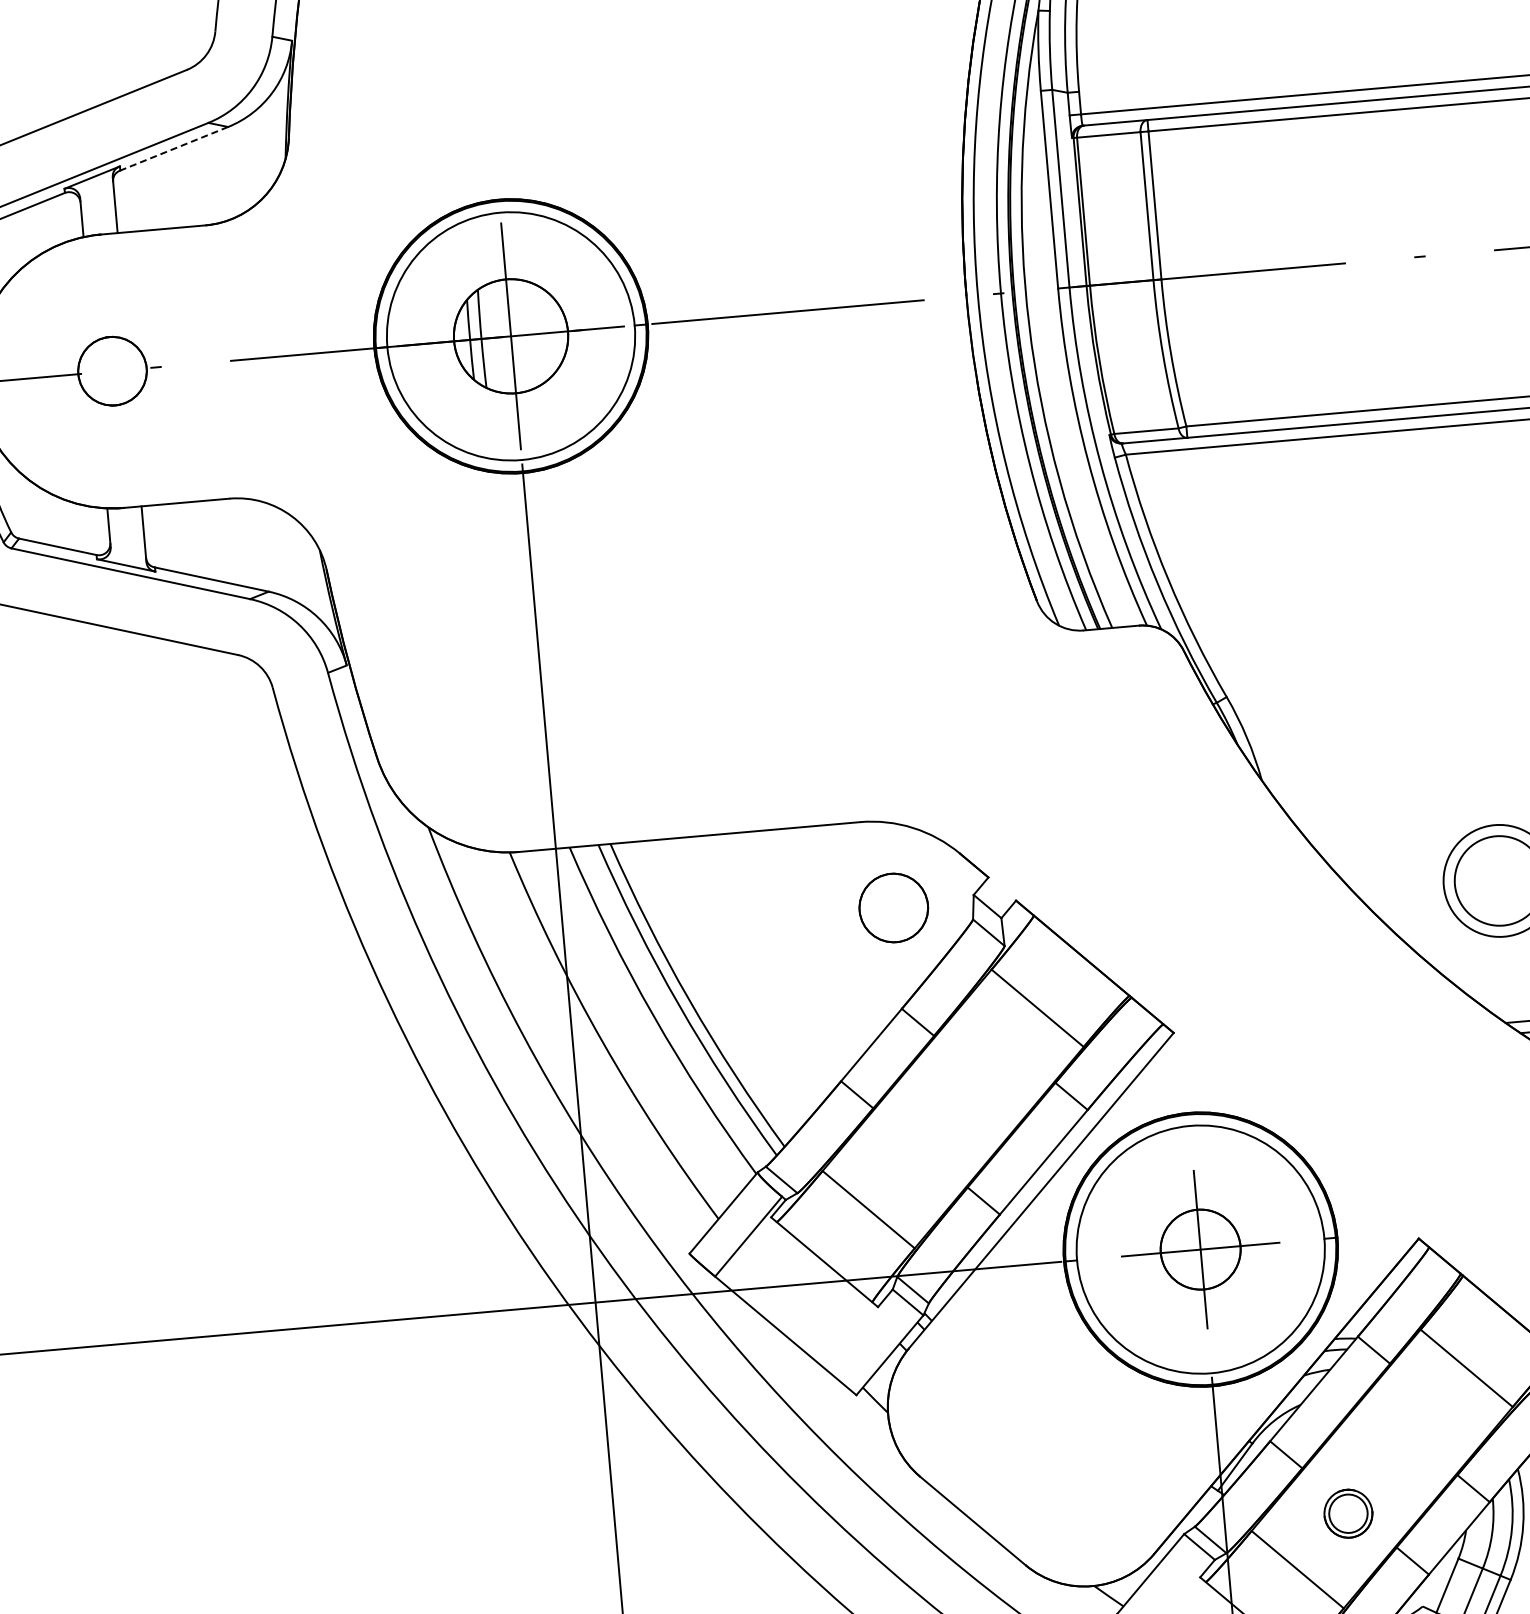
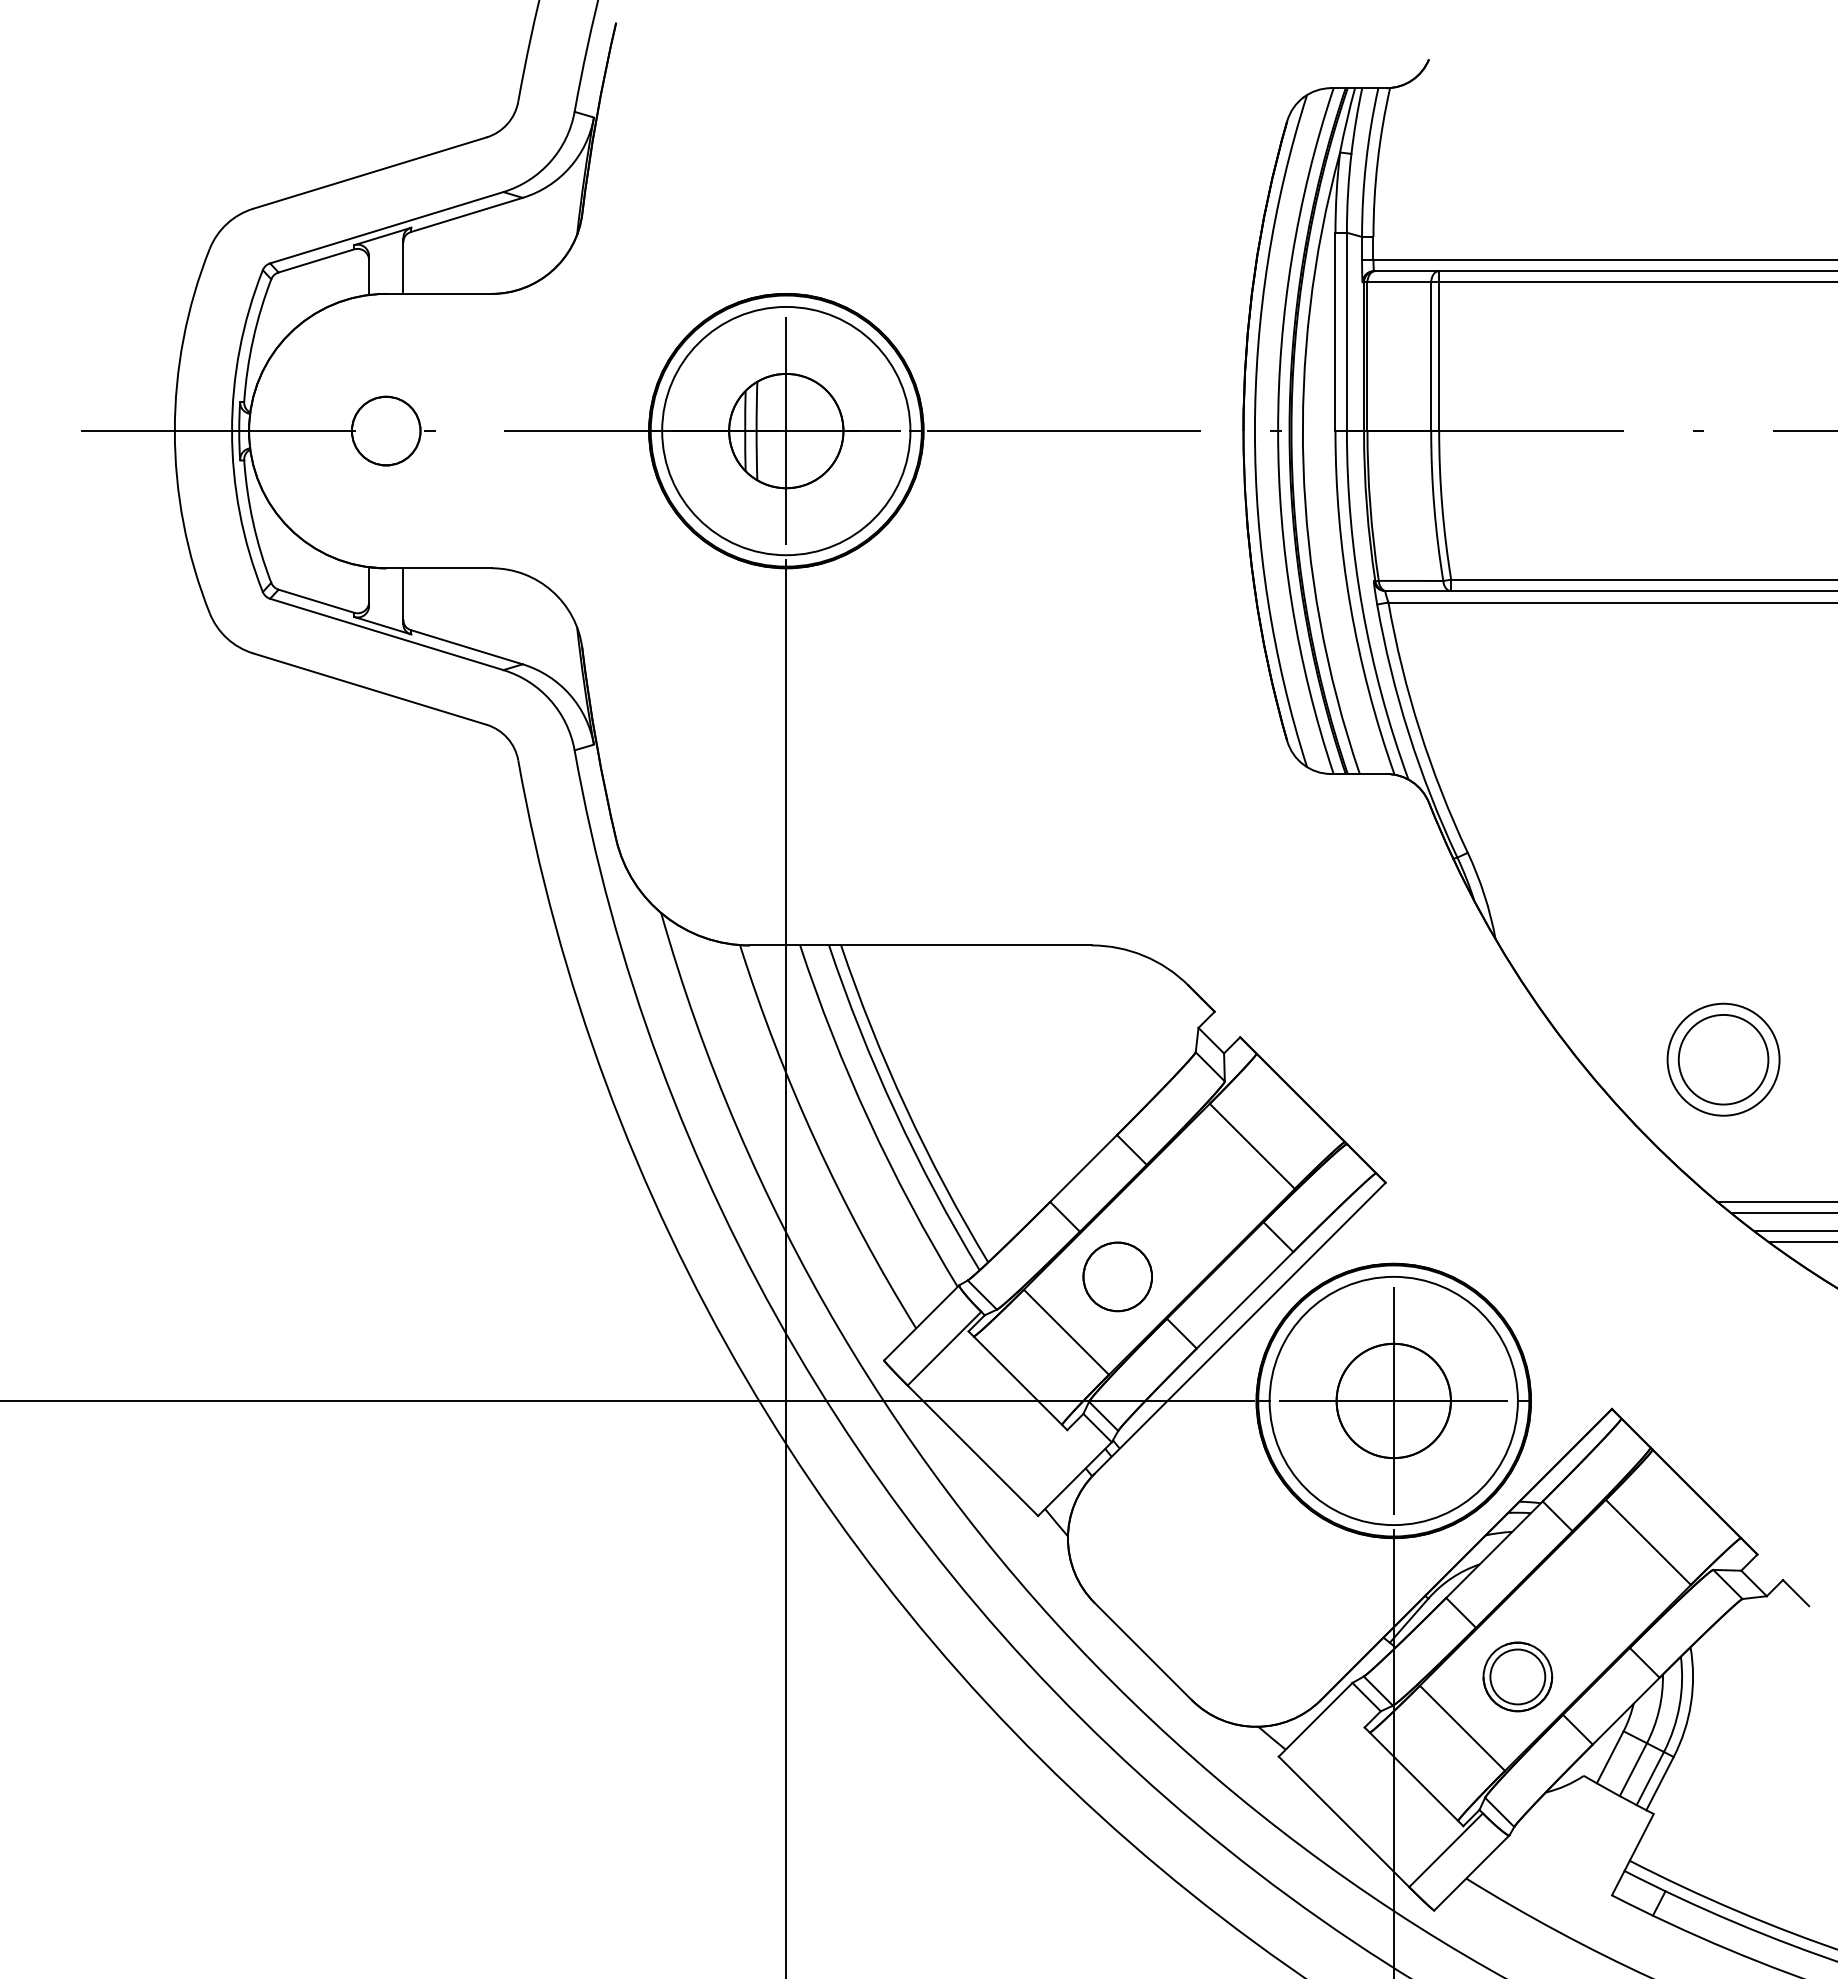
line: (173, 149) -> (466, 215), dashed -> solid
part: (893, 907) -> (1117, 1276), moved
part: (1200, 1249) -> (1393, 1400), size x1.43
part: (1348, 1513) -> (1517, 1676), size x1.43

